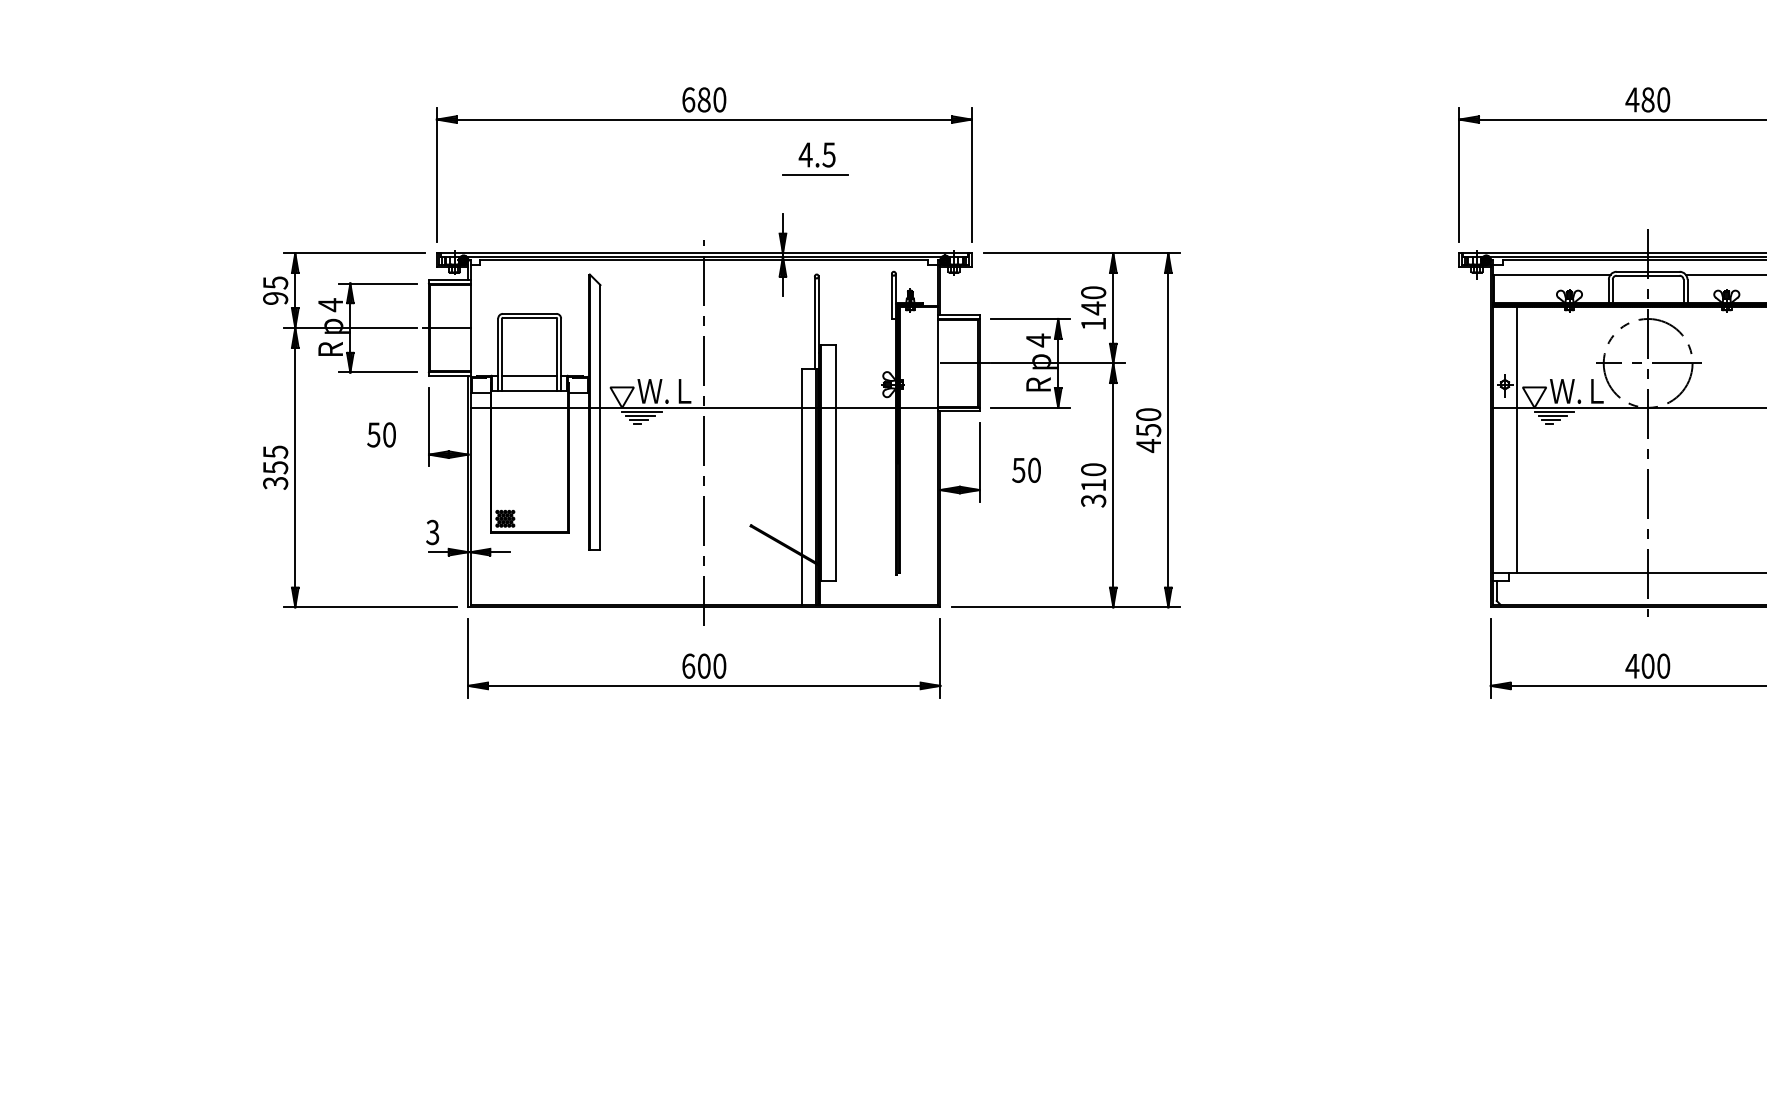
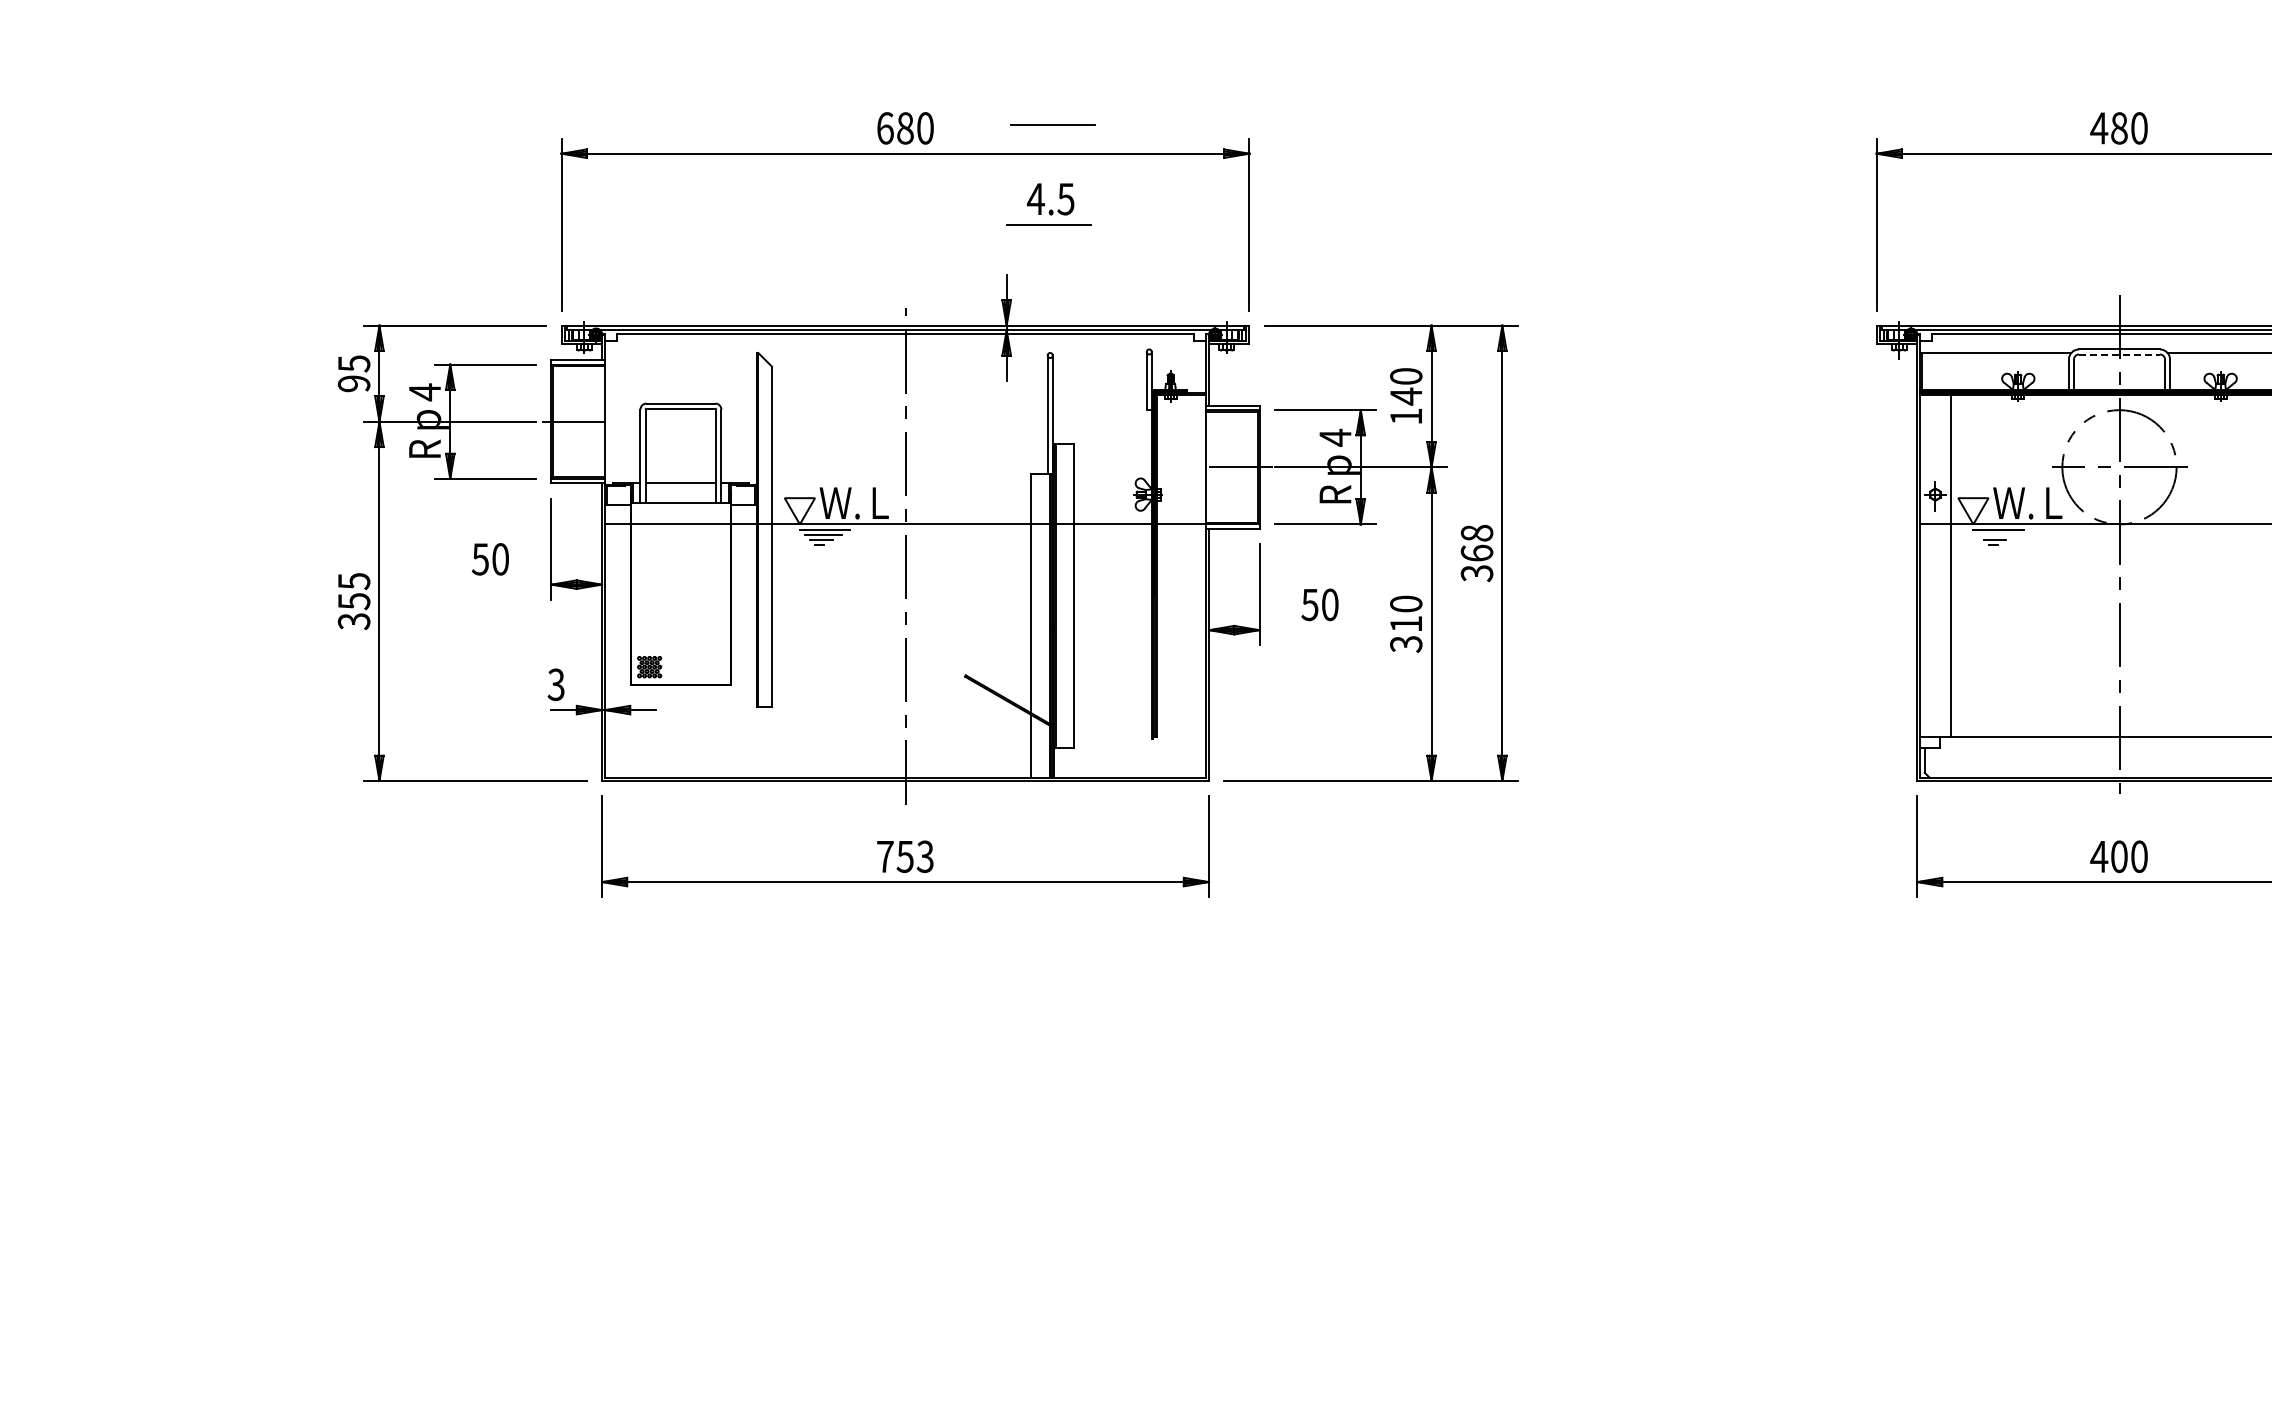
line: (818, 96) -> (1052, 124), added
line: (1648, 275) -> (2119, 354), solid -> dashed
line: (1552, 415) -> (1996, 534), removed
text: (1148, 430) -> (1476, 553), 450 -> 368
text: (704, 666) -> (905, 856), 600 -> 753

